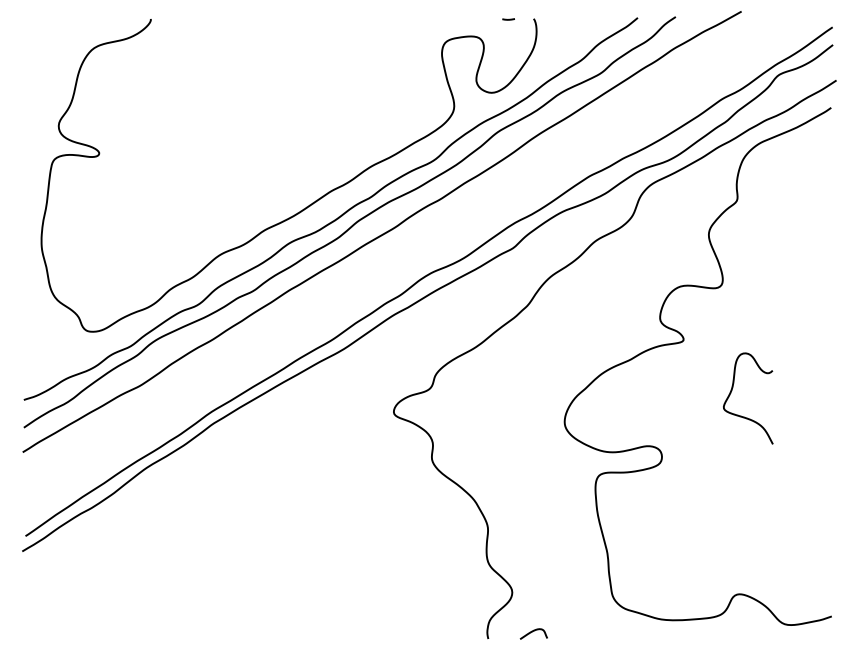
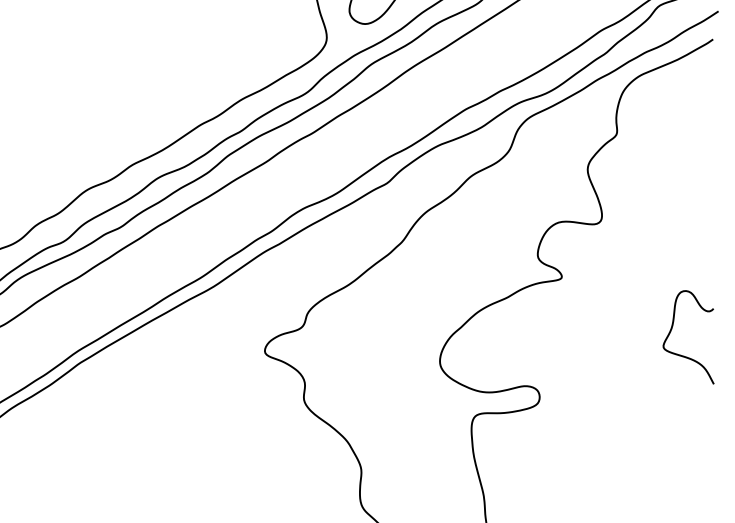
curve: (731, 393) -> (671, 332), moved

